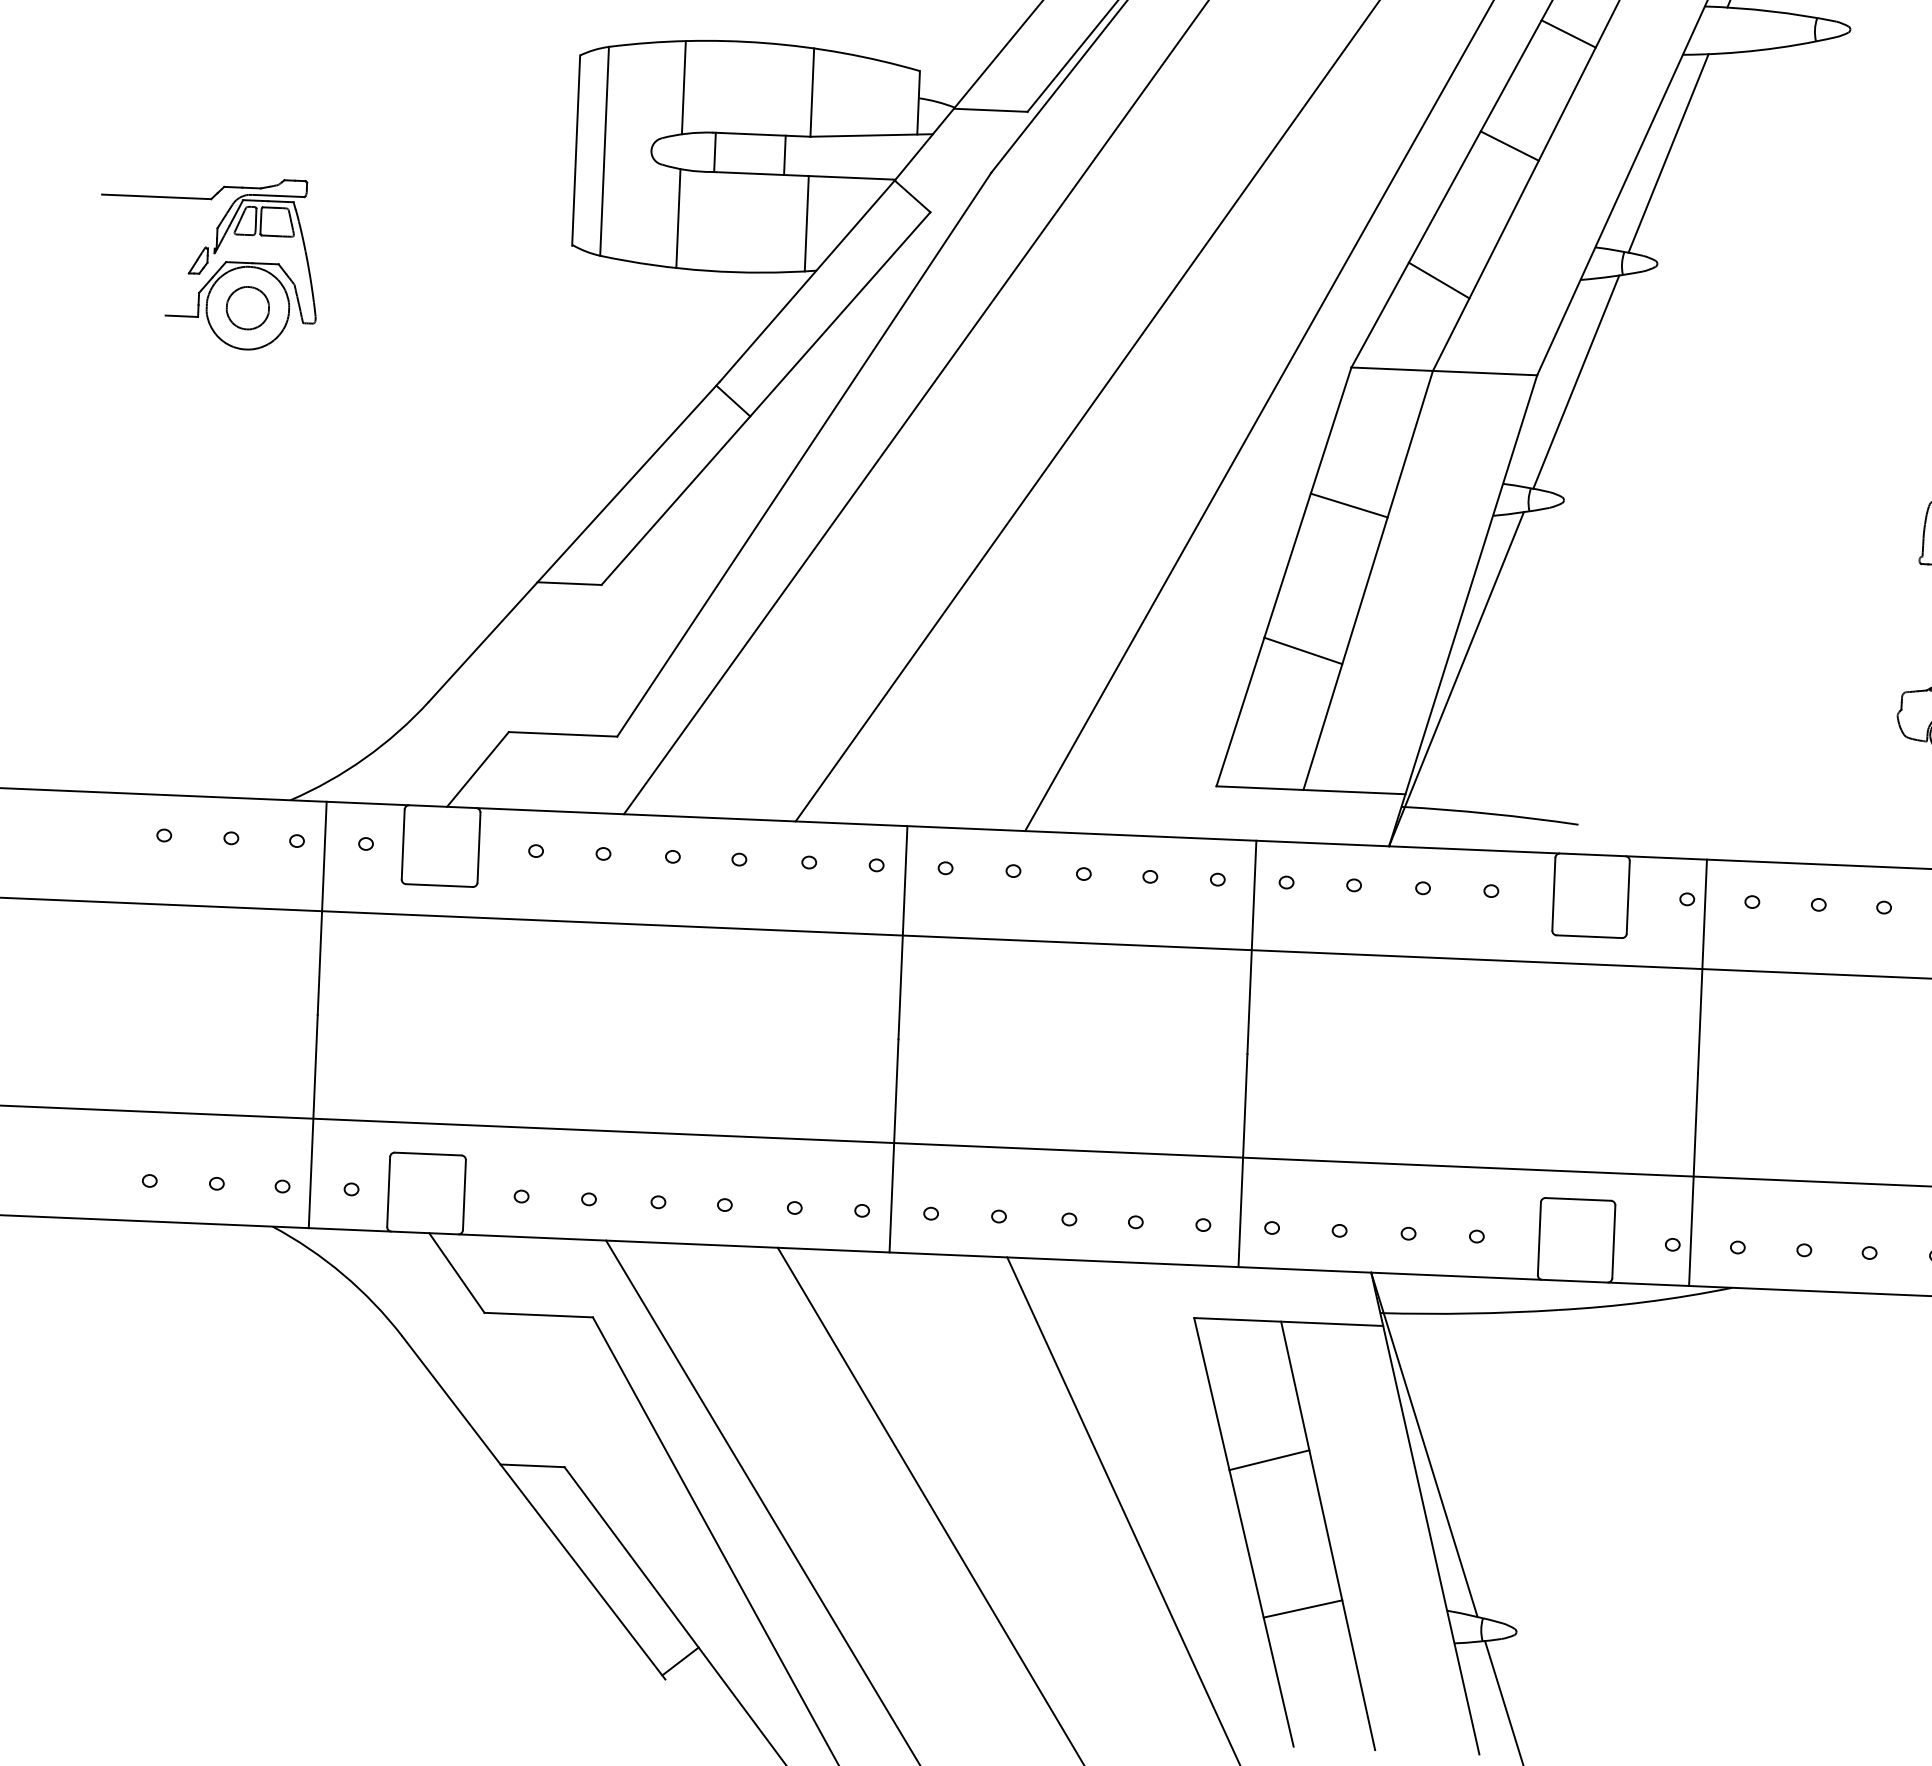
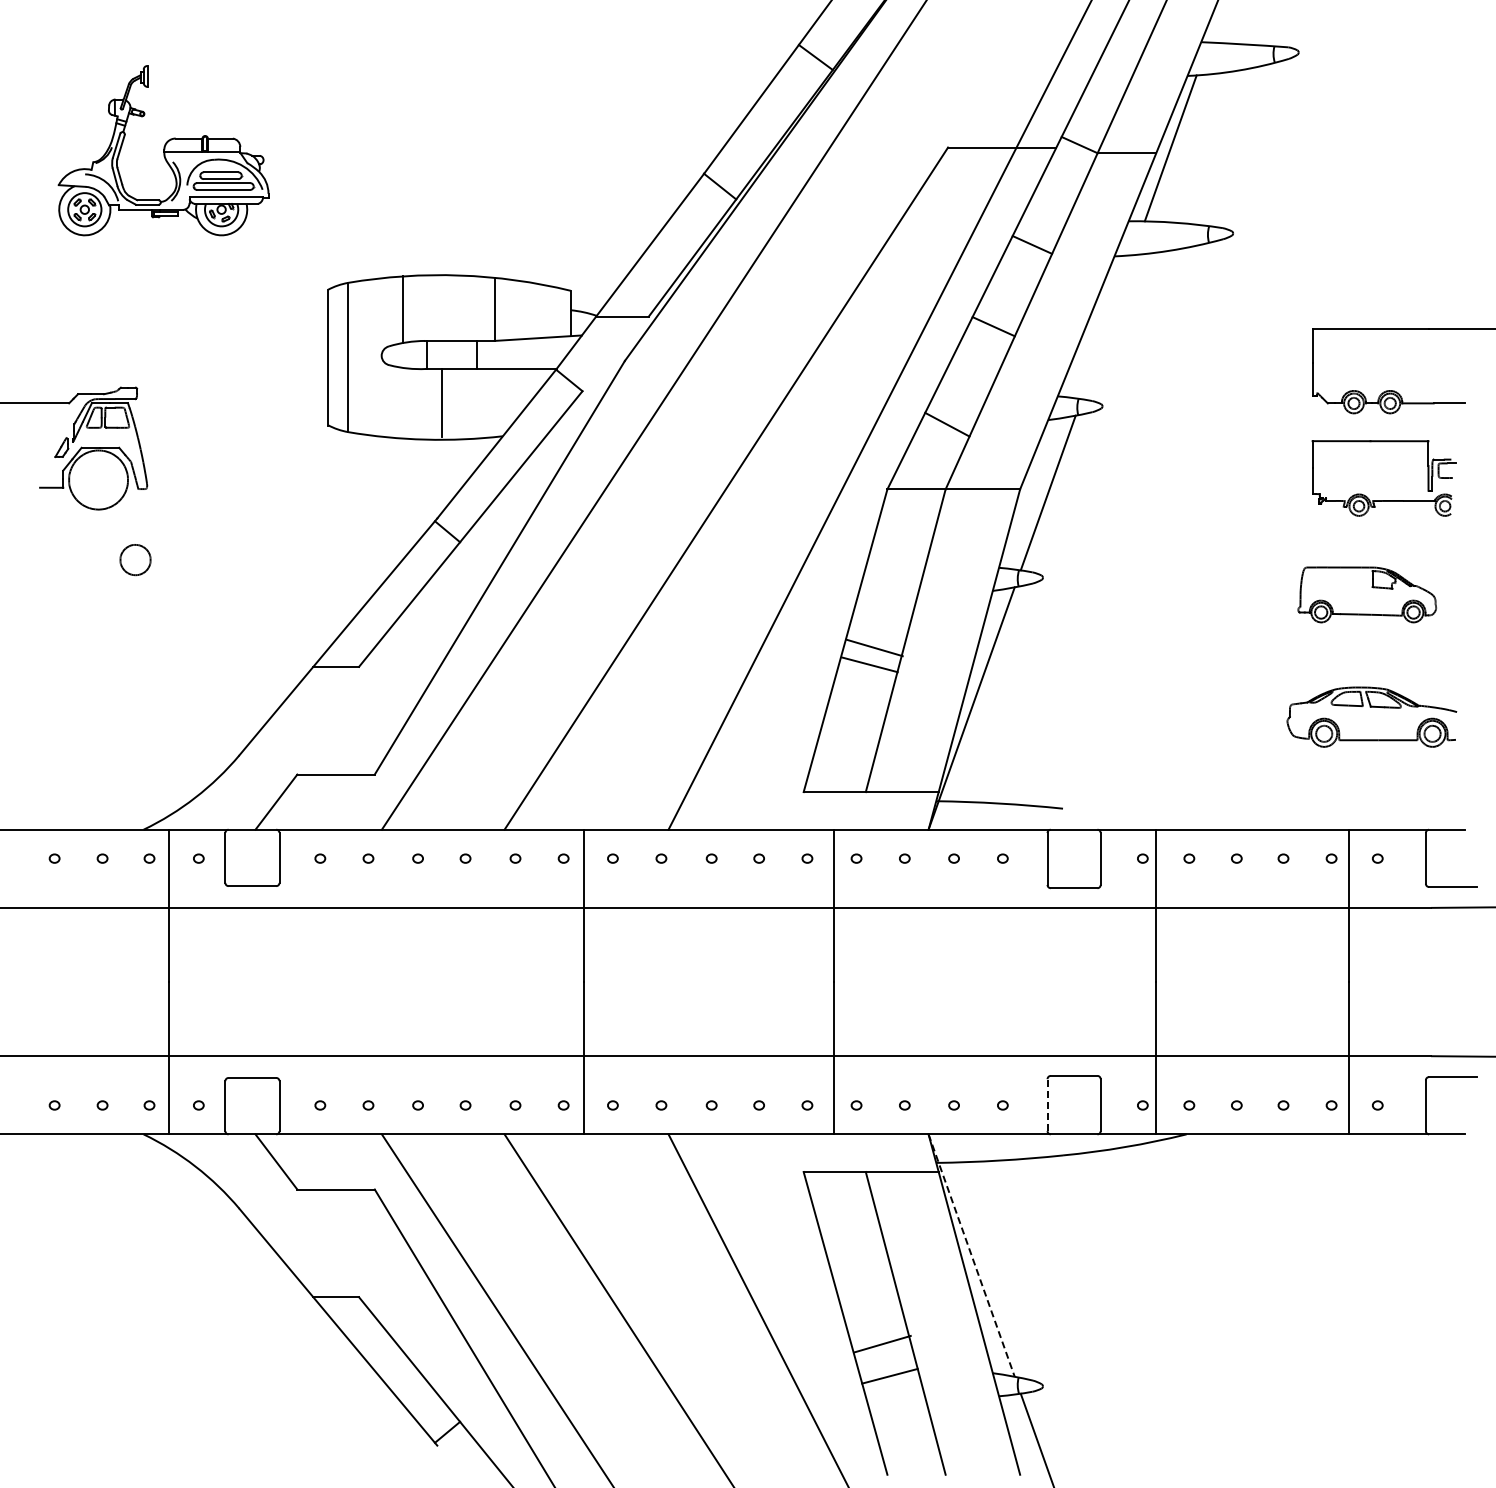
line: (1667, 153) -> (1106, 327), removed
line: (677, 217) -> (402, 402), removed
line: (806, 224) -> (441, 403), moved
part: (247, 308) -> (135, 560), moved
line: (1348, 504) -> (869, 664), moved
line: (1303, 650) -> (874, 647), moved
line: (1539, 1239) -> (1047, 1105), solid -> dashed
line: (1424, 1444) -> (971, 1255), solid -> dashed
line: (1269, 1459) -> (882, 1343), moved

